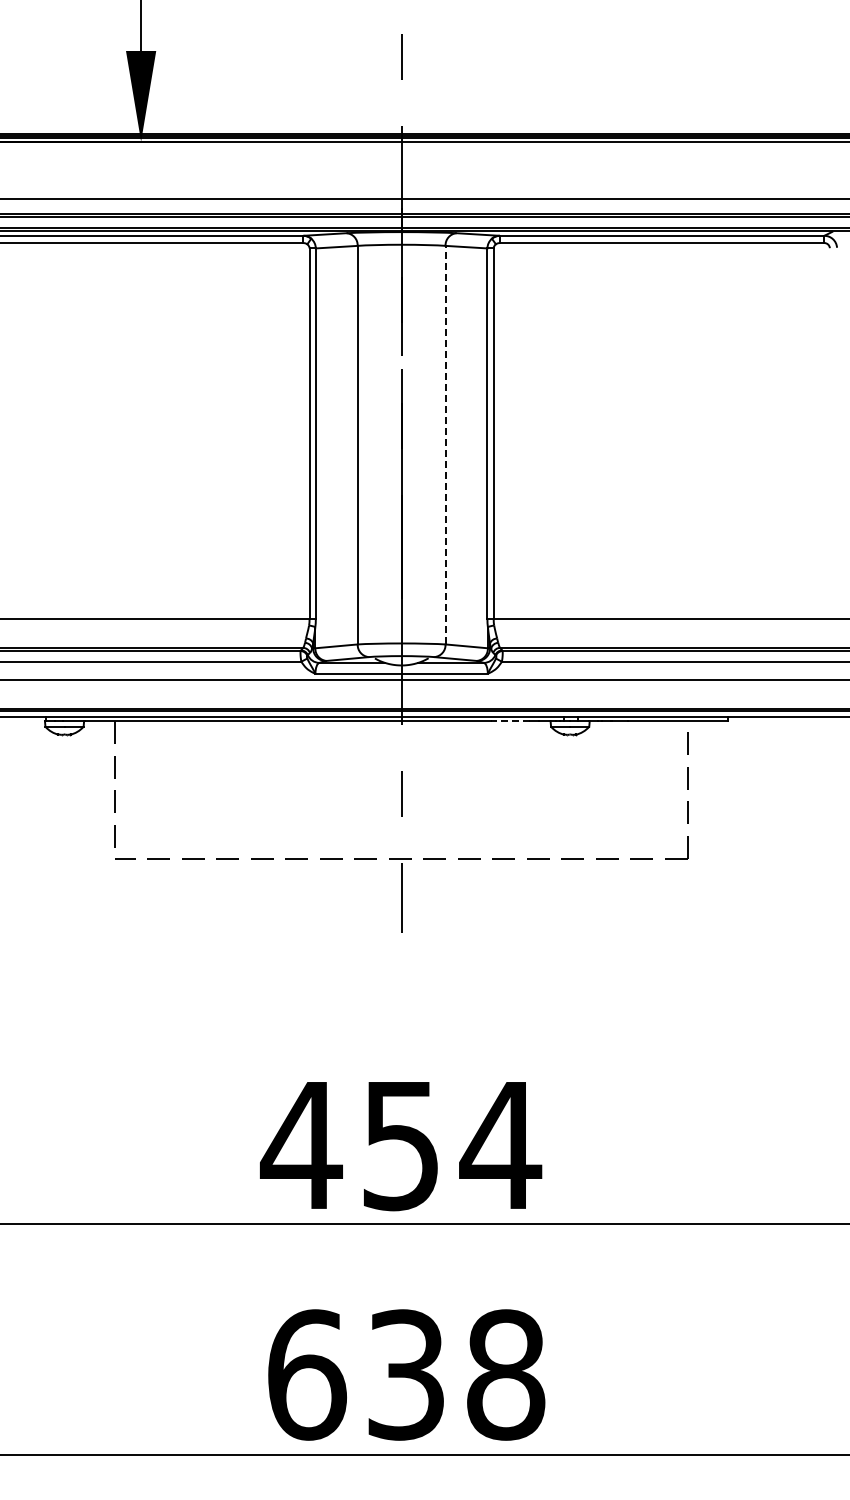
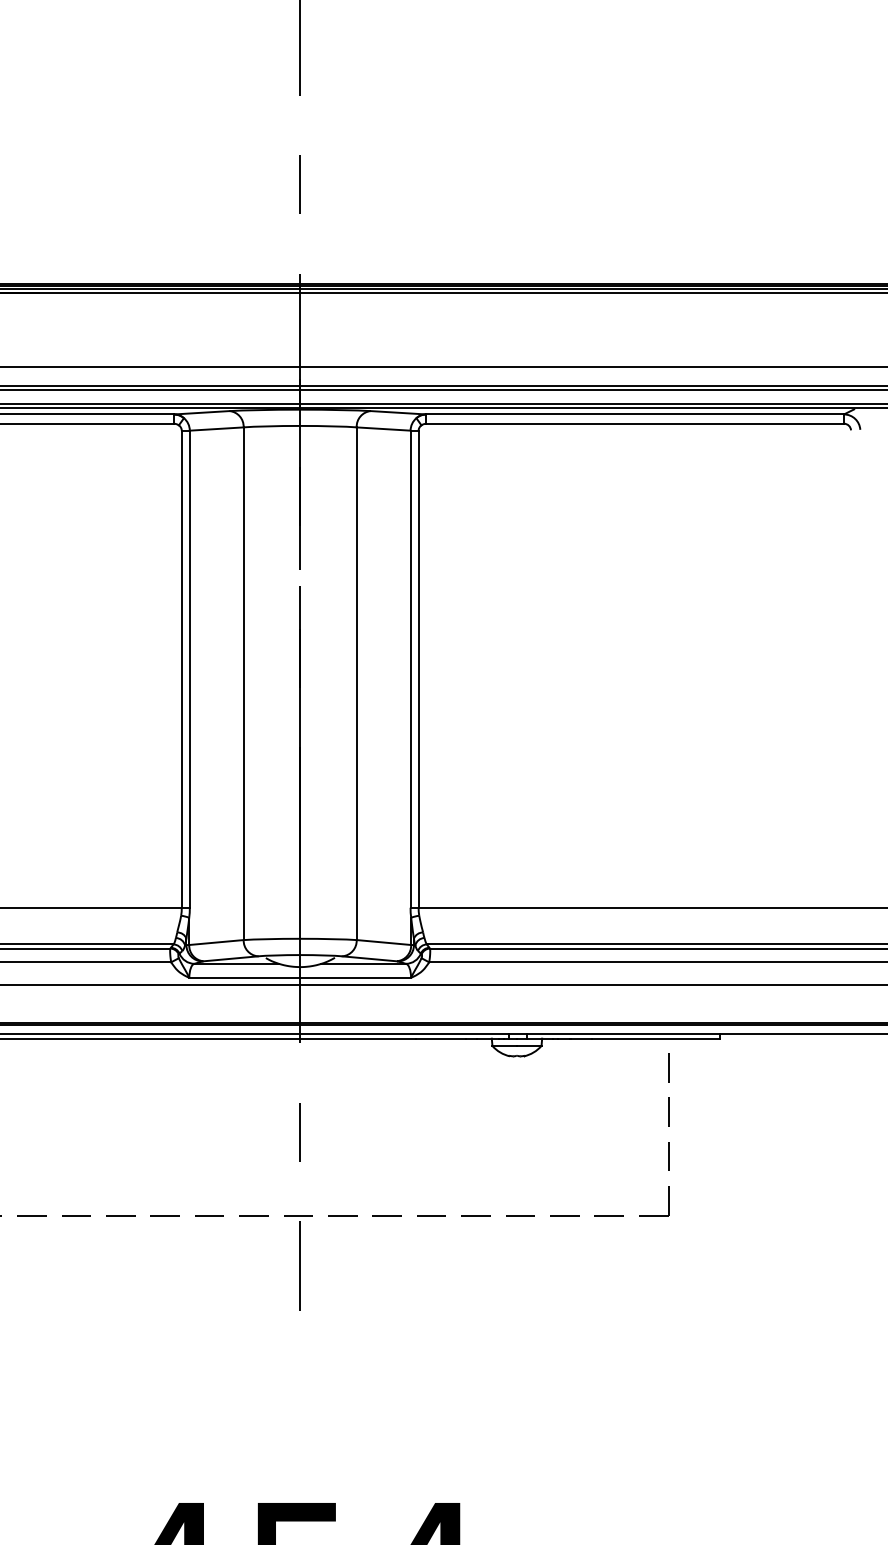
line: (445, 444) -> (356, 682), dashed -> solid
line: (510, 721) -> (440, 1039), dashed -> solid

